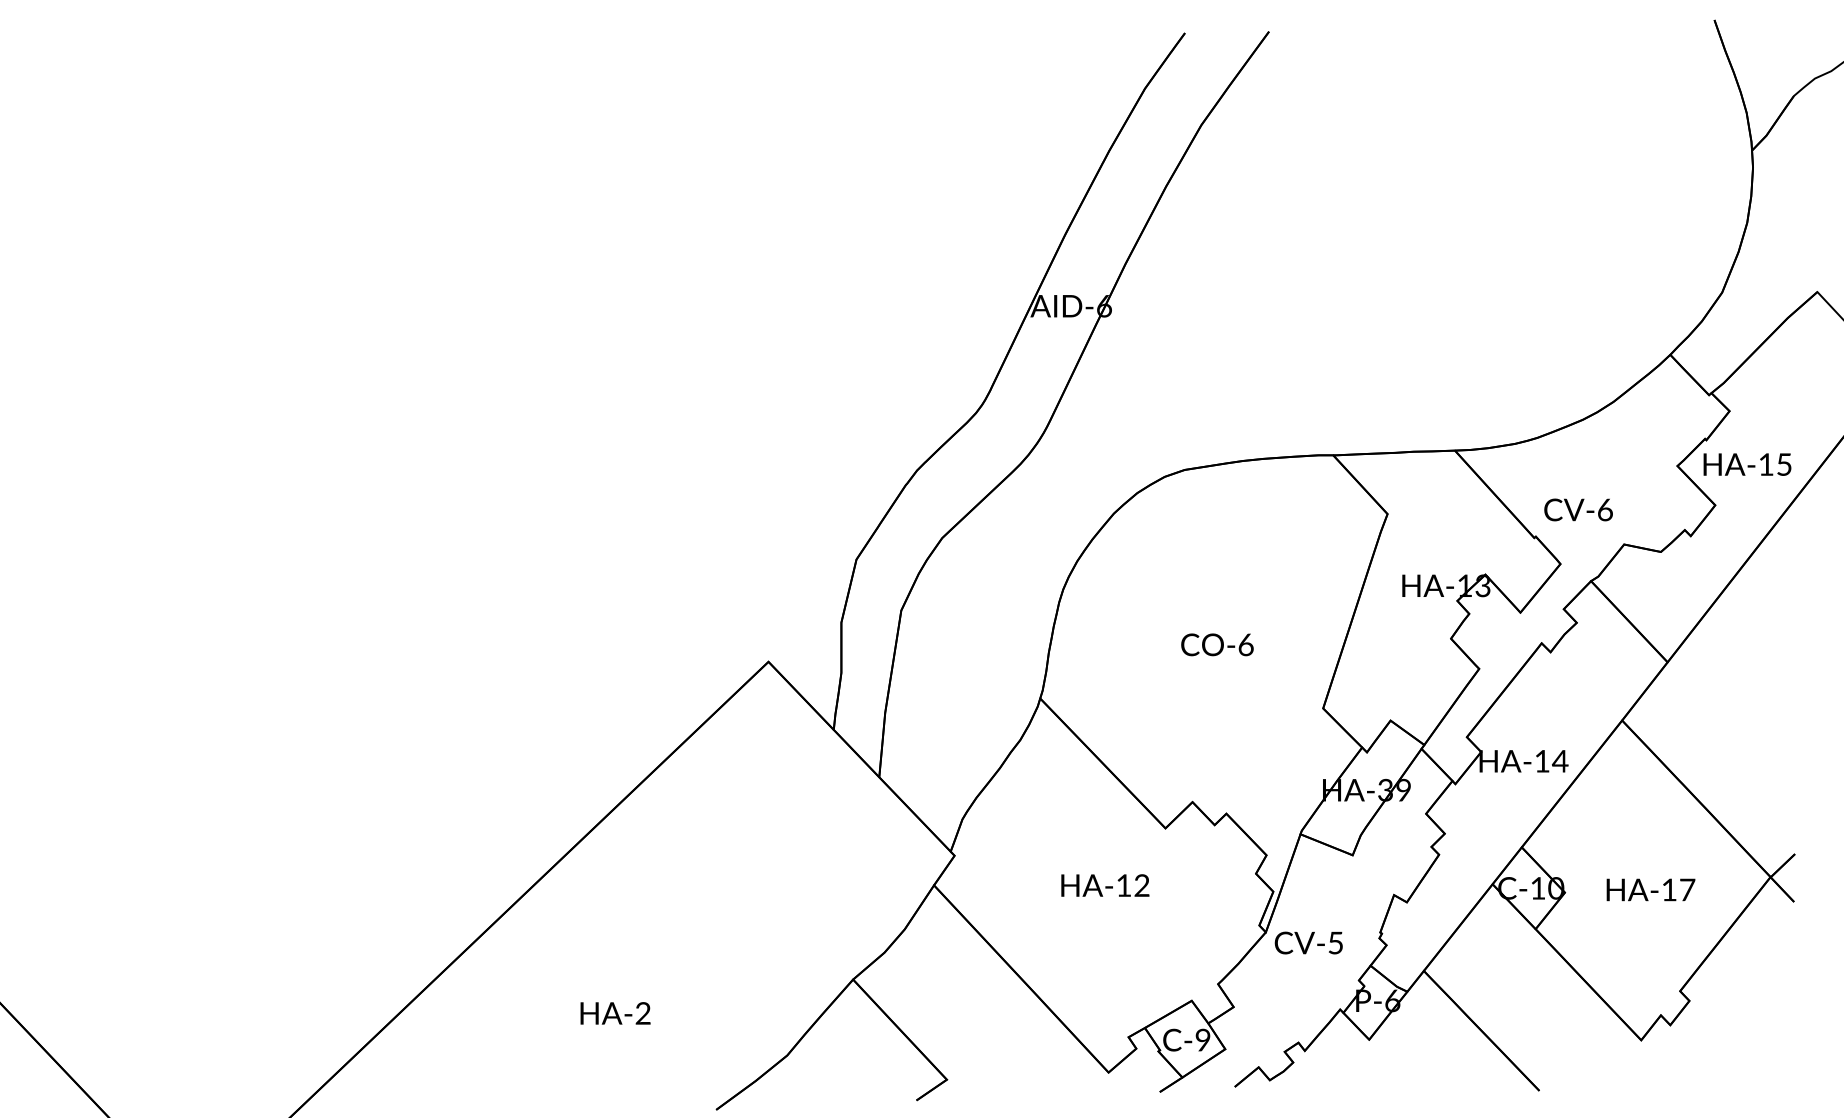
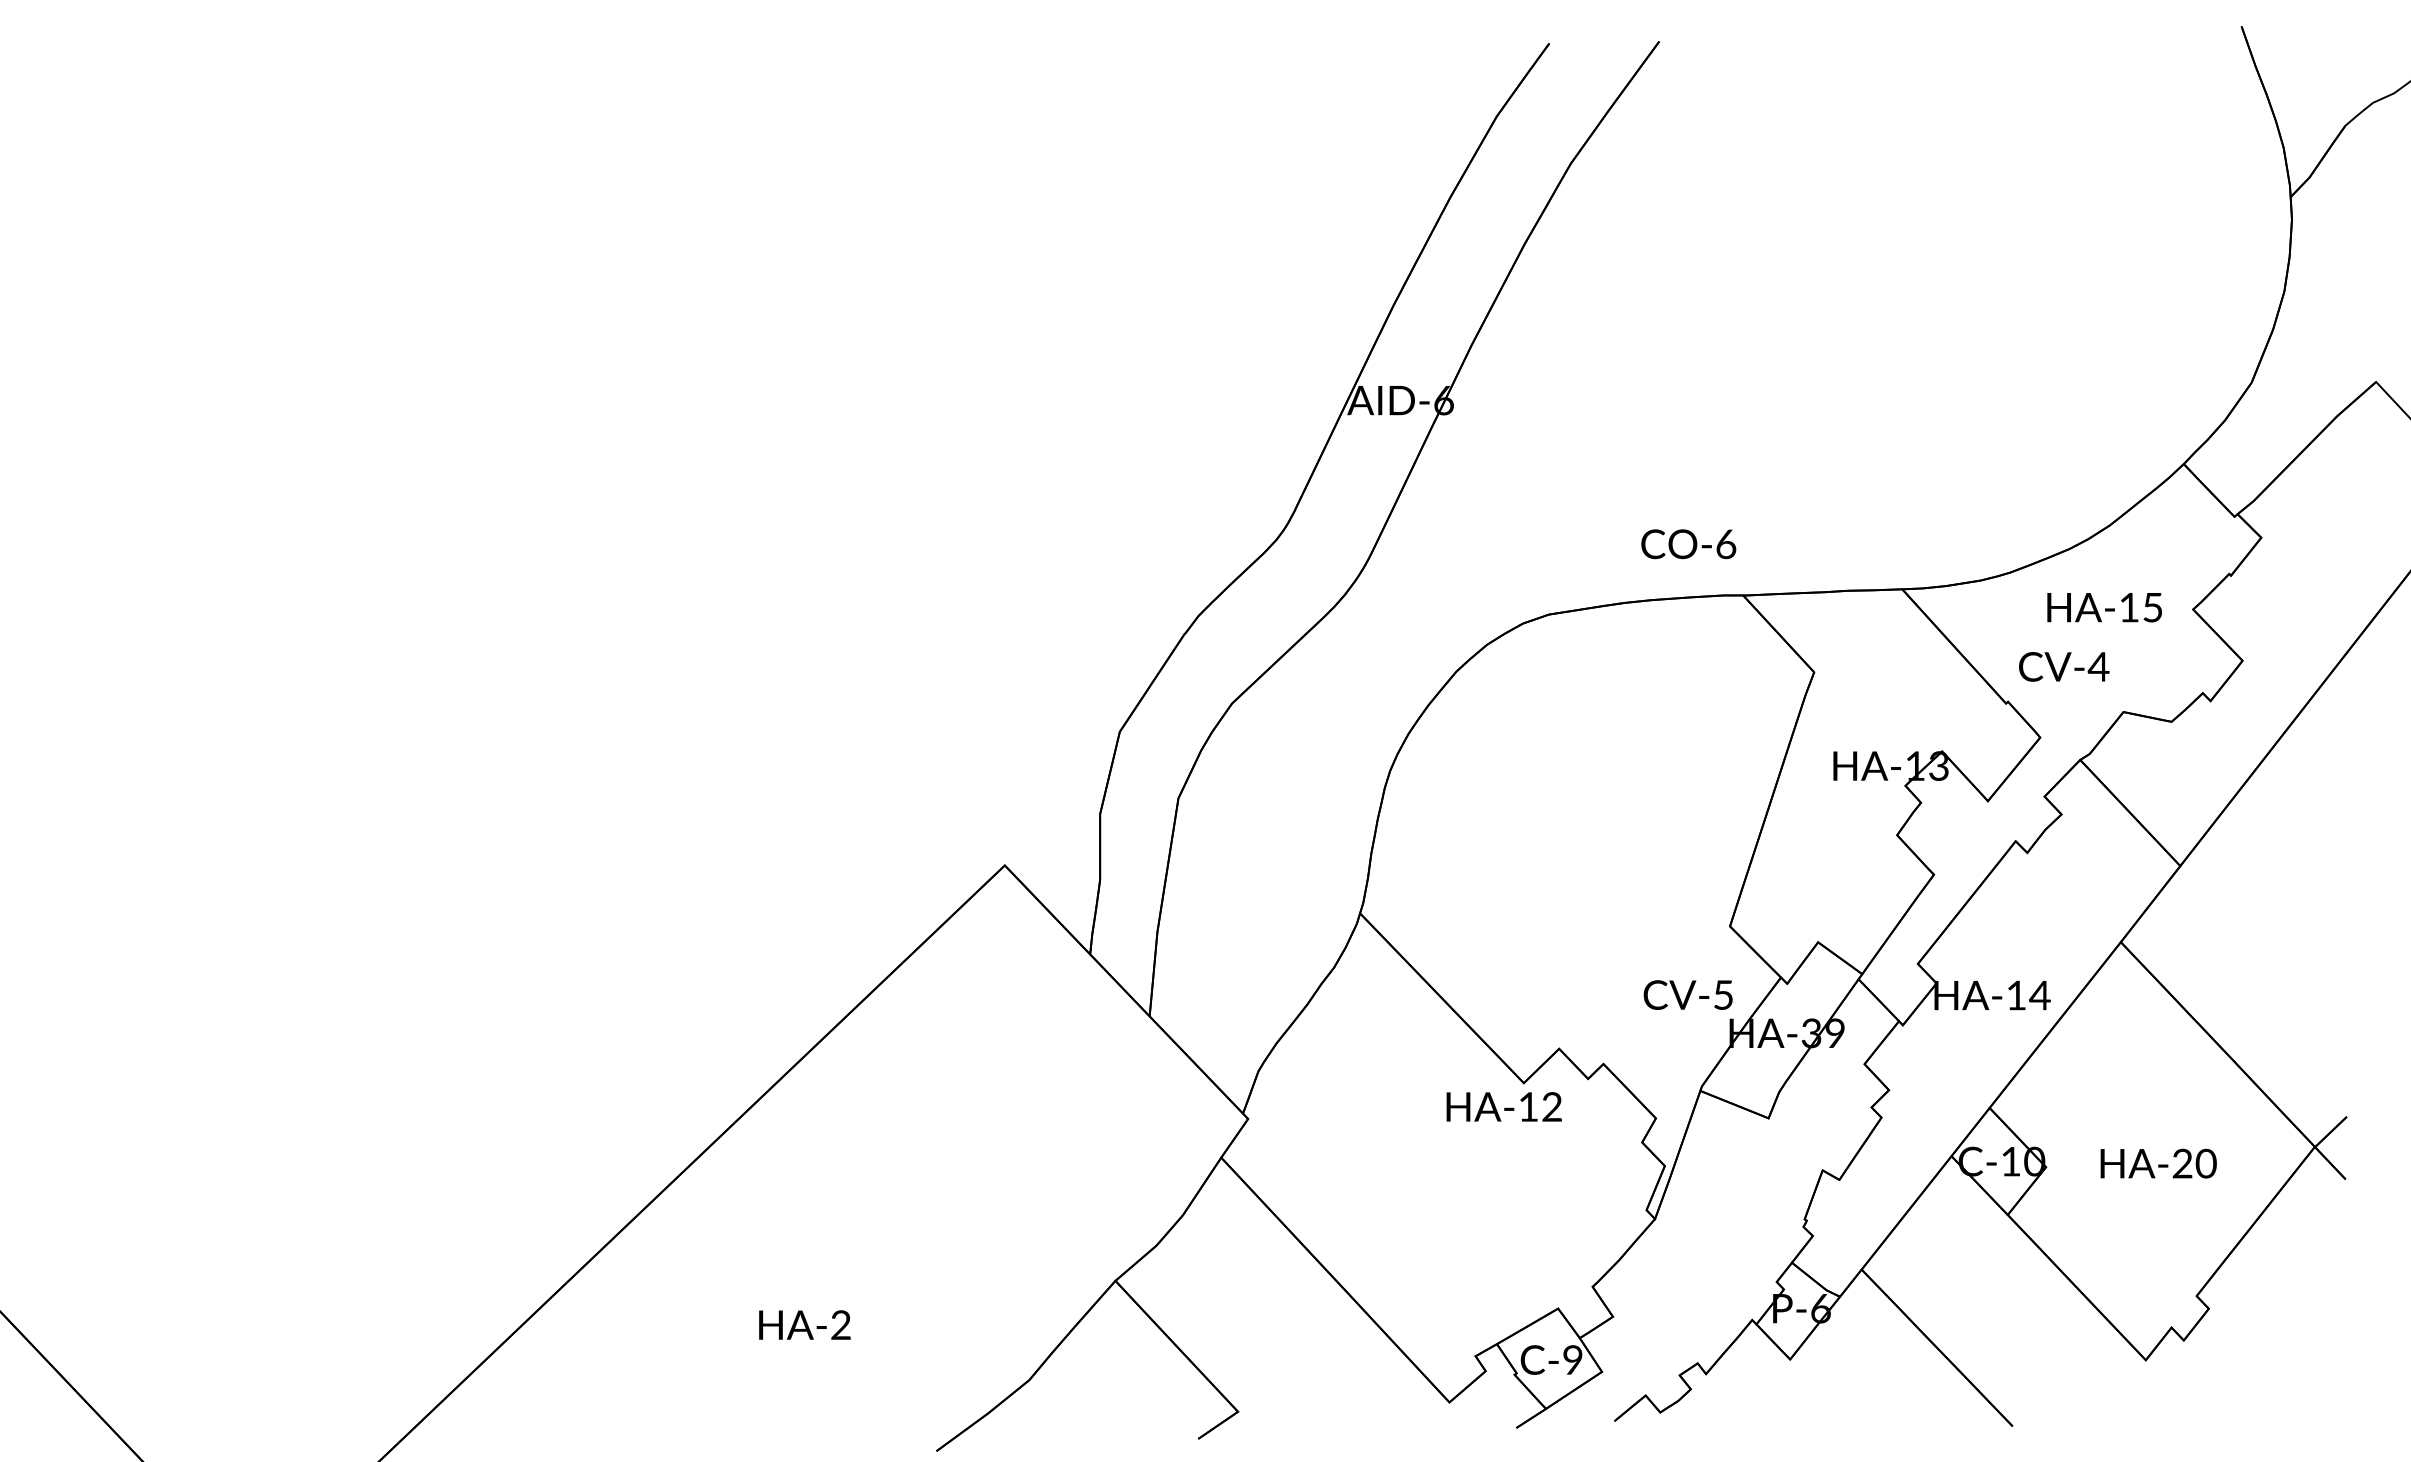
text: (1747, 464) -> (2104, 607), moved
text: (1605, 509) -> (2098, 666), CV-6 -> CV-4
text: (1217, 645) -> (1688, 544), moved
text: (1104, 885) -> (1503, 1106), moved
text: (1678, 889) -> (2194, 1163), HA-17 -> HA-20
text: (1308, 942) -> (1687, 994), moved

